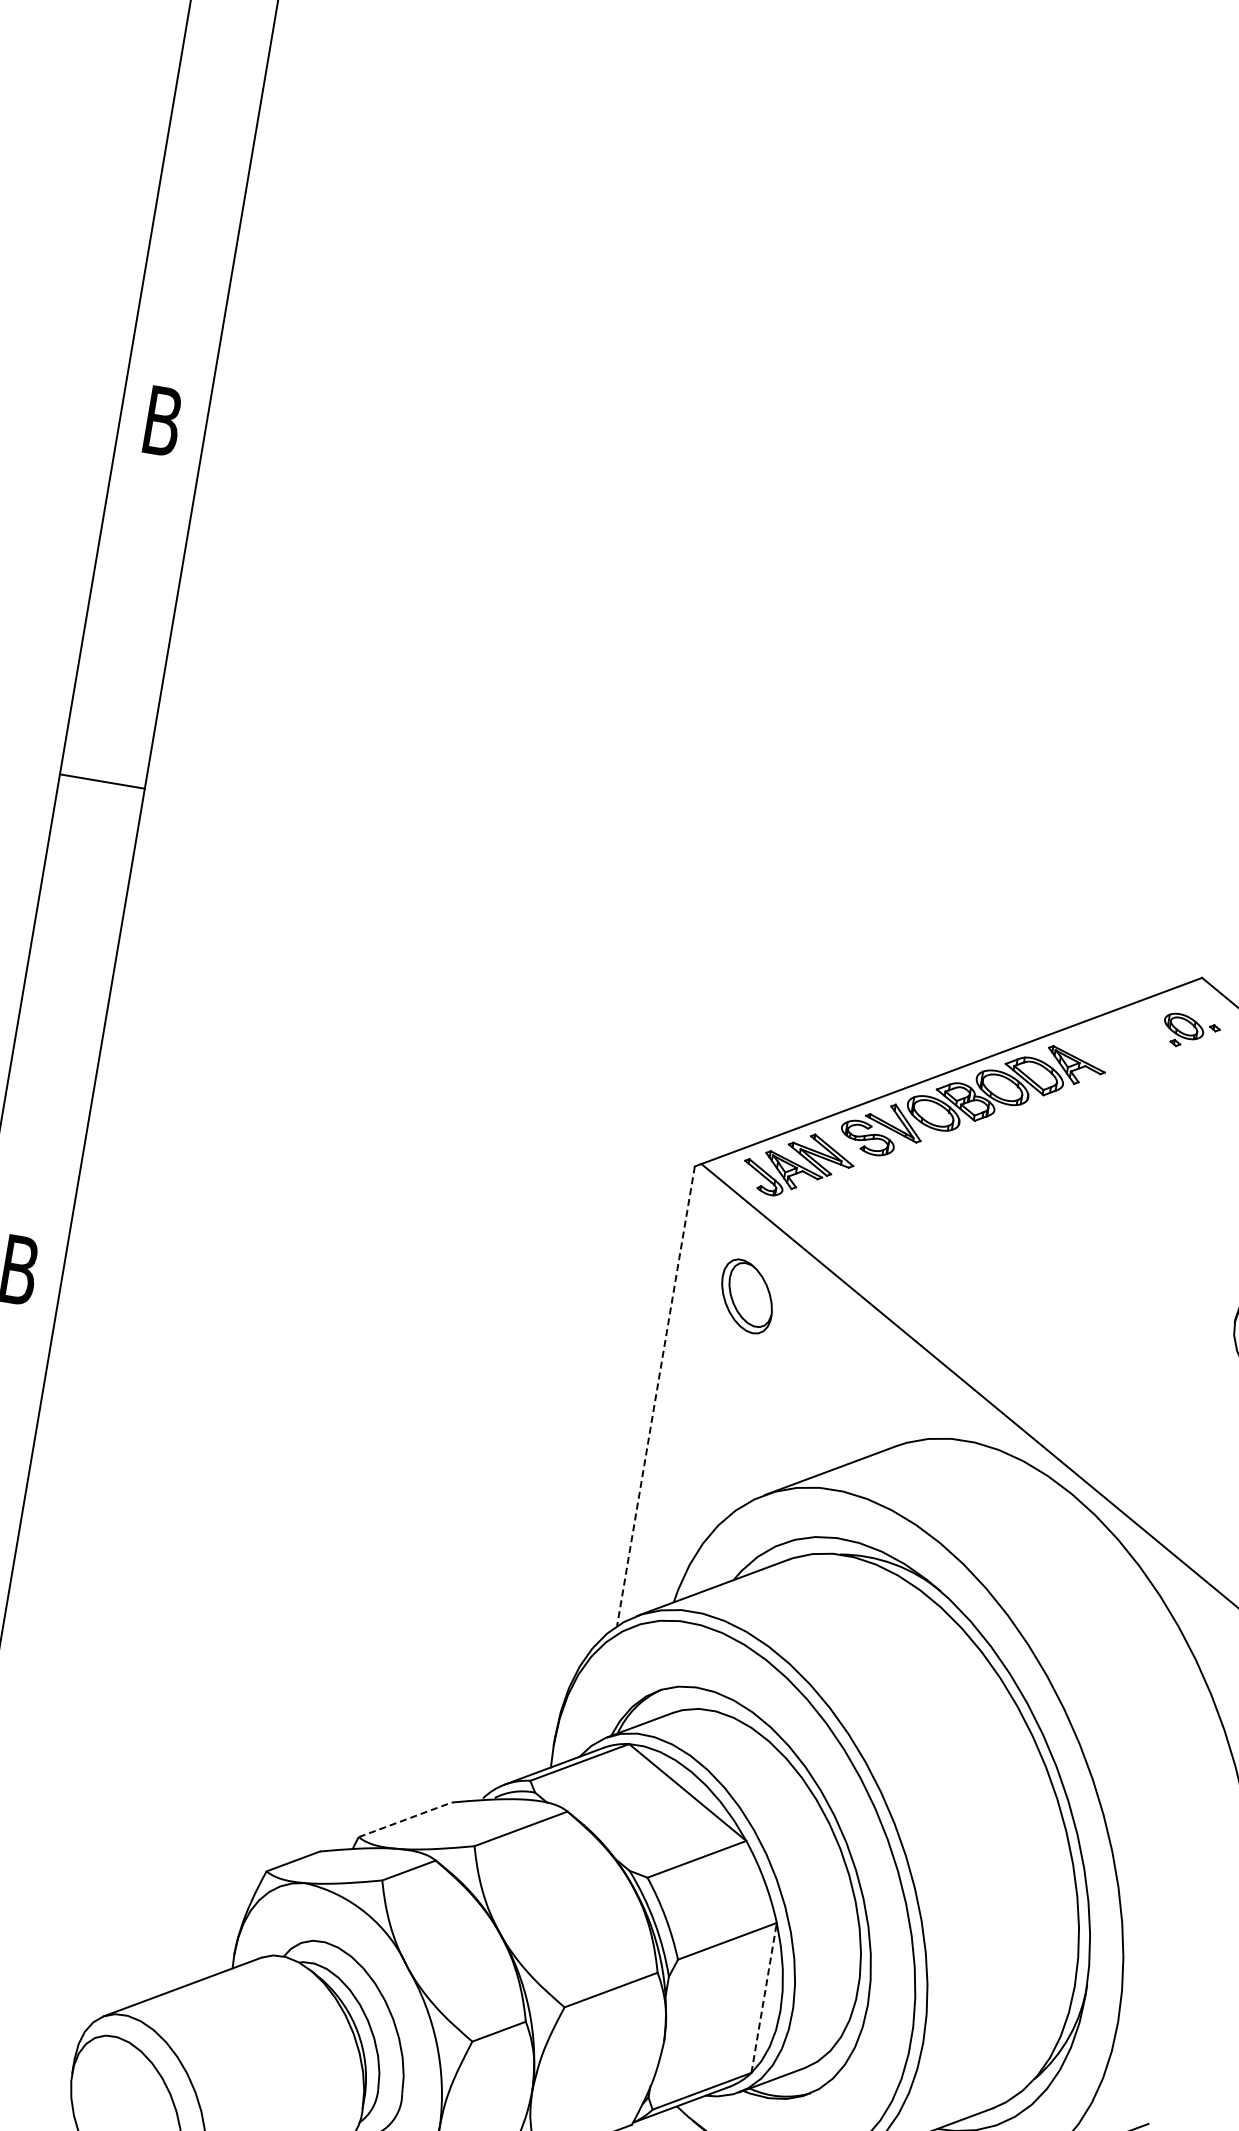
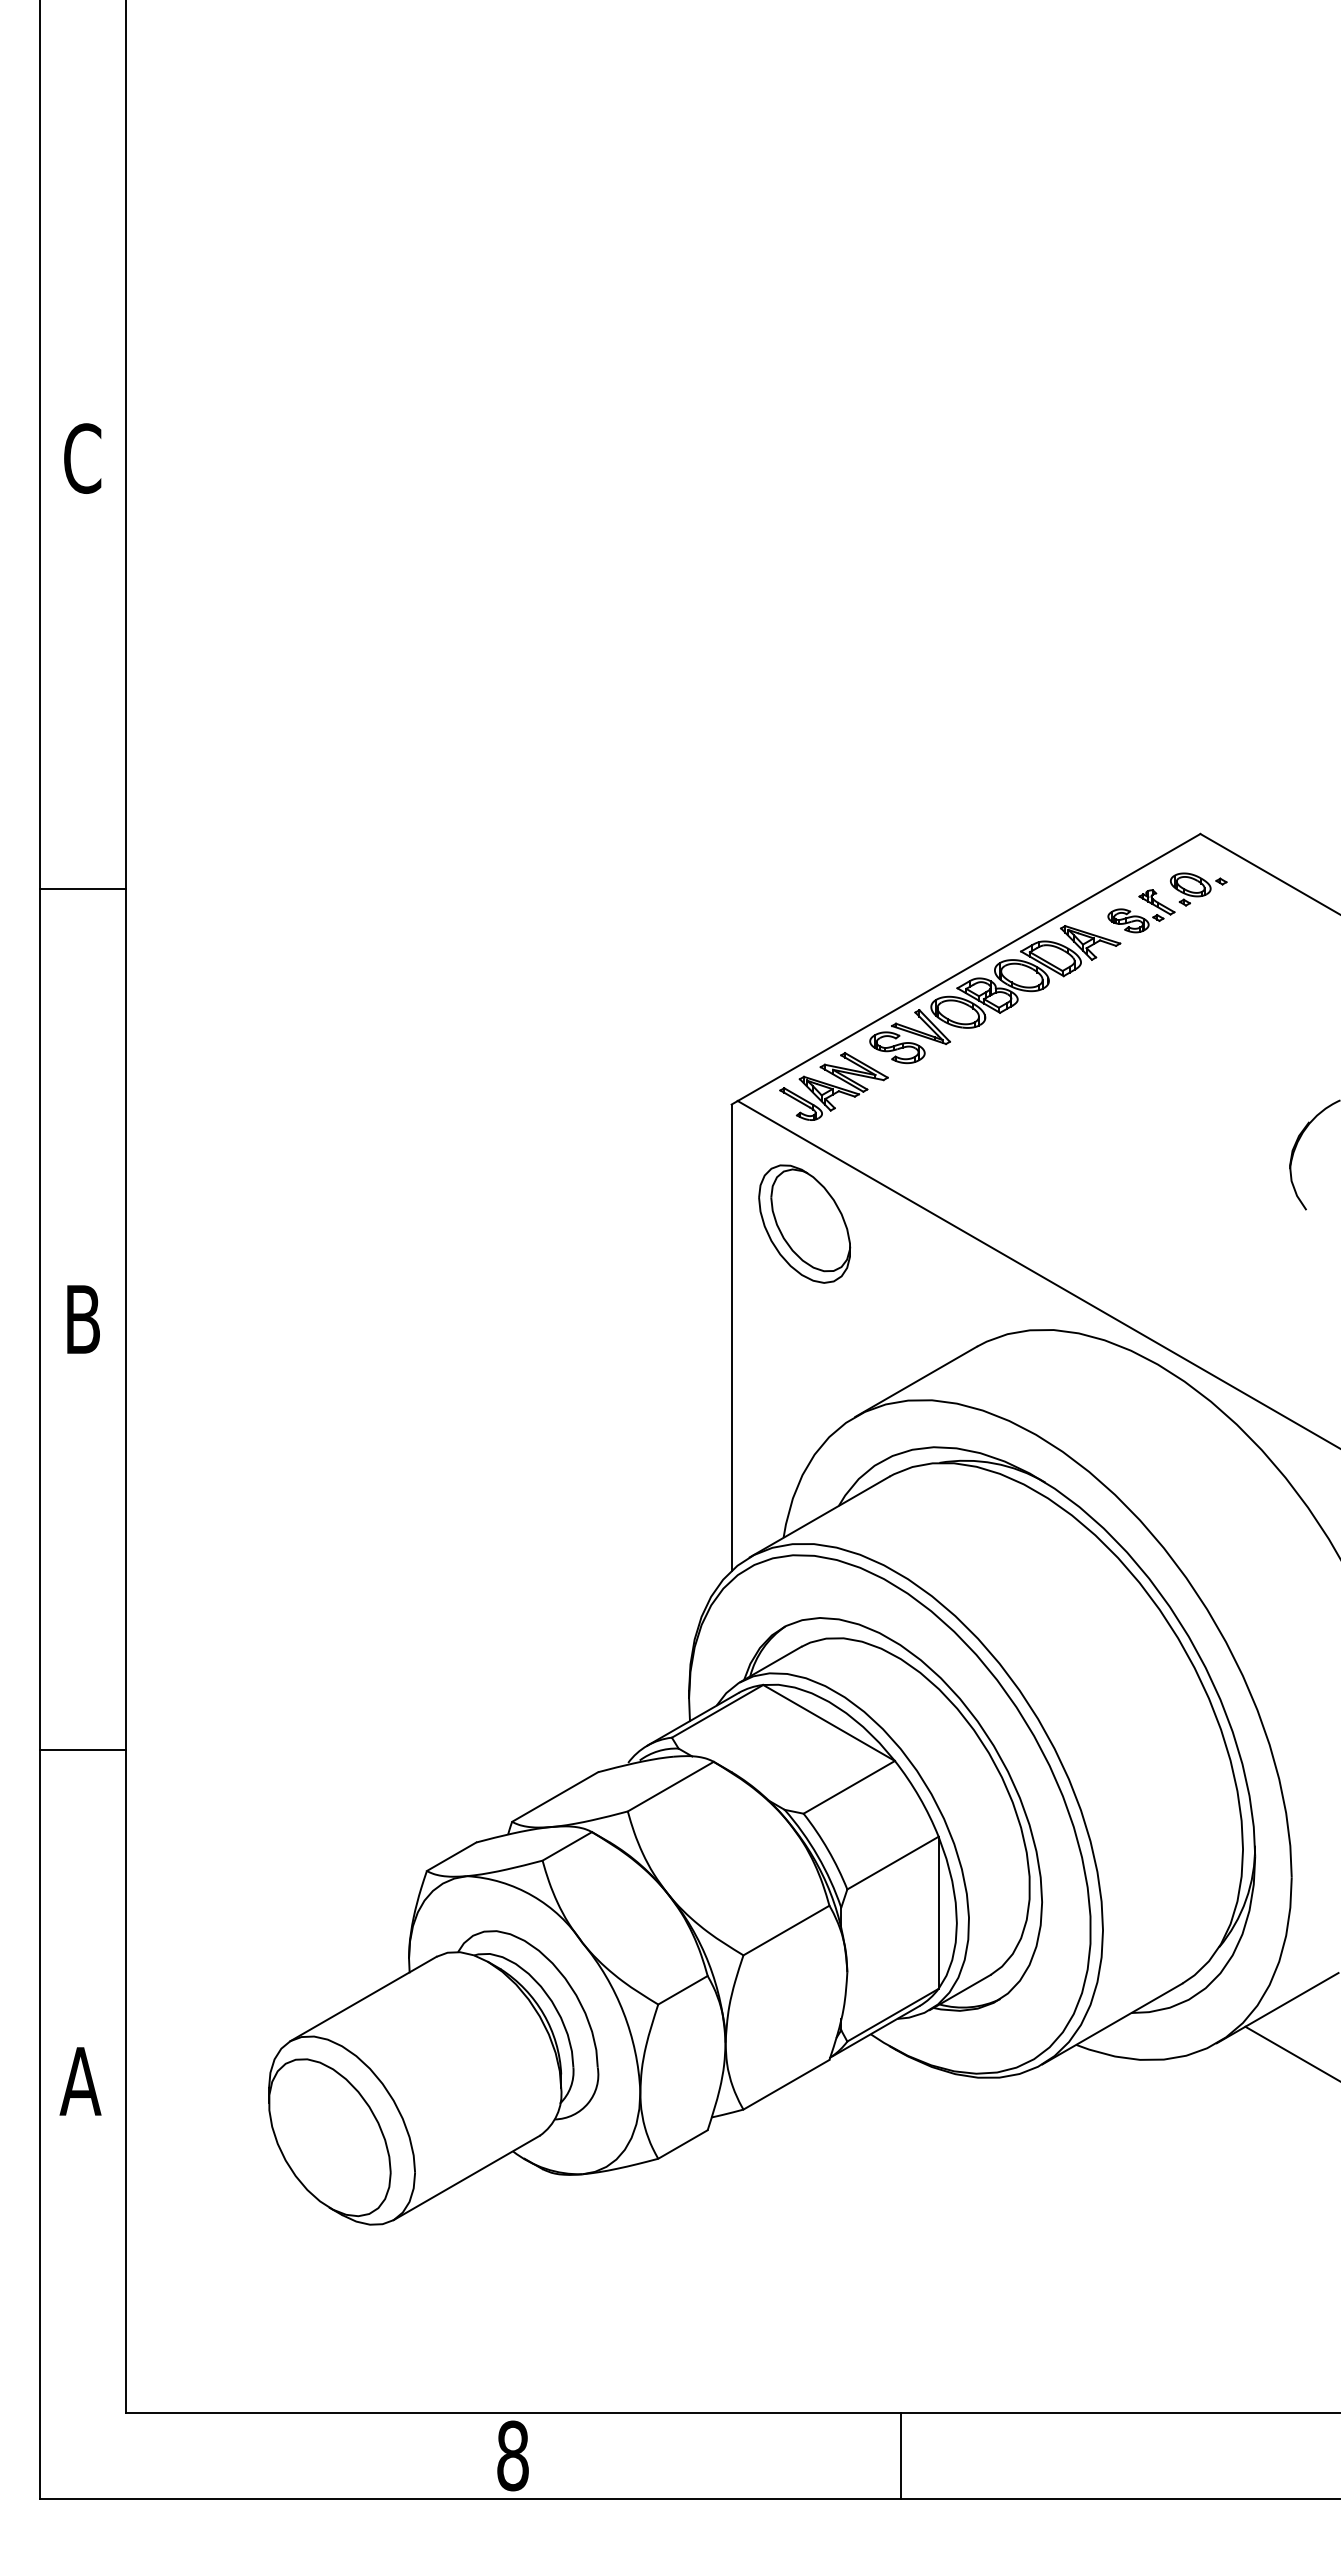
text: (162, 421) -> (82, 458), B -> C
line: (102, 781) -> (83, 888), moved
part: (1131, 1044) -> (1141, 911), added
part: (746, 1295) -> (804, 1223), size x1.67
line: (655, 1397) -> (731, 1338), dashed -> solid
line: (405, 1820) -> (555, 1797), dashed -> solid
line: (764, 1997) -> (938, 1912), dashed -> solid

